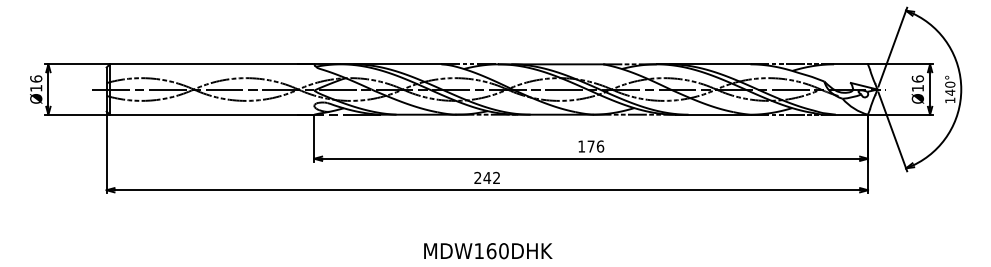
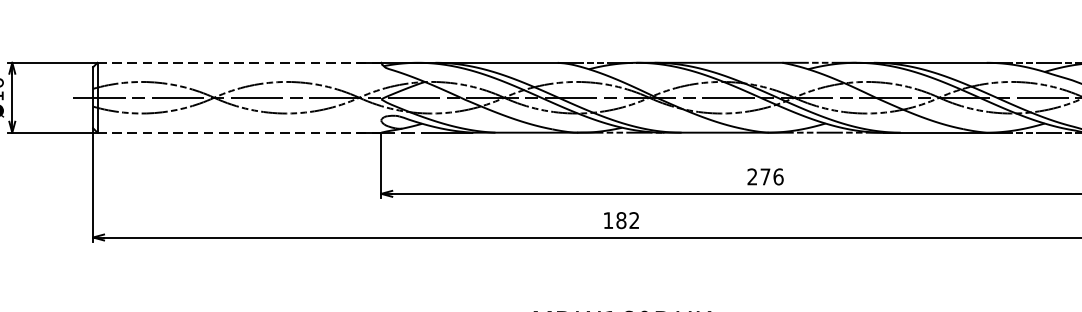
line: (211, 64) -> (238, 63), solid -> dashed
line: (211, 114) -> (238, 132), solid -> dashed
text: (581, 146) -> (752, 176), 176 -> 276
text: (482, 177) -> (614, 219), 242 -> 182

